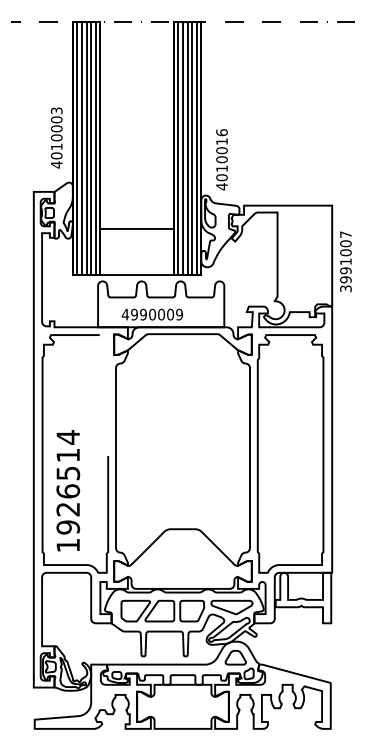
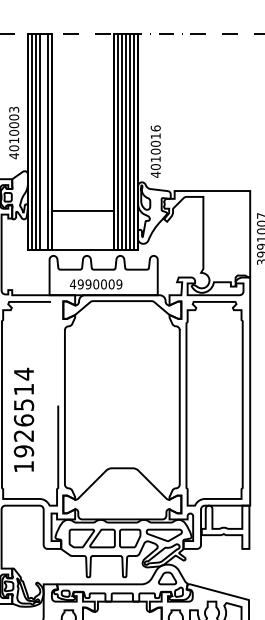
line: (91, 148) -> (43, 142), removed
text: (68, 490) -> (24, 419), moved

